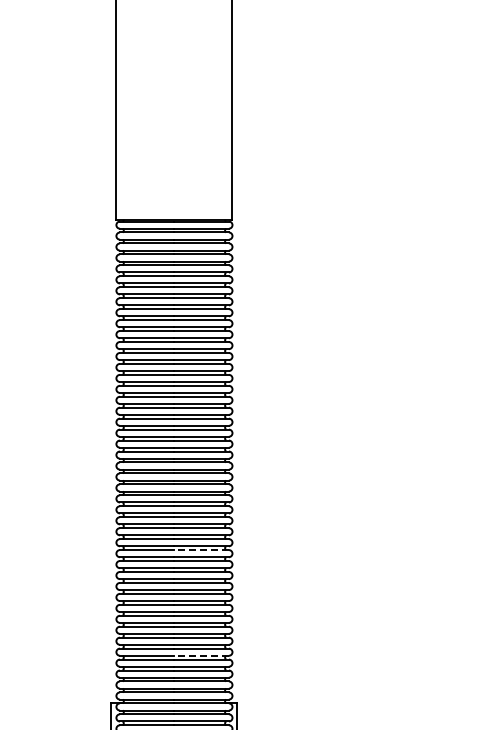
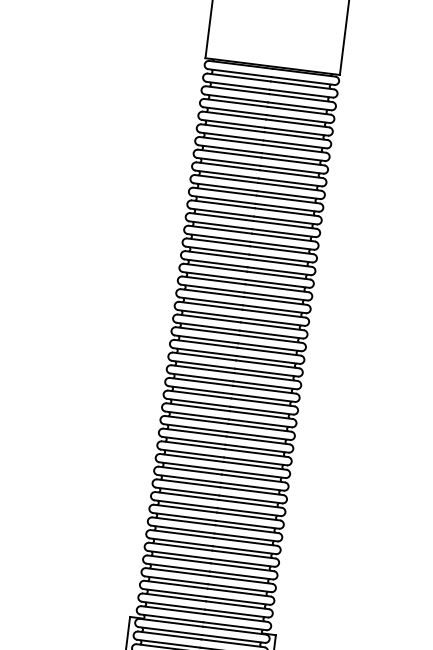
line: (201, 550) -> (256, 453), dashed -> solid
line: (201, 655) -> (241, 575), dashed -> solid

